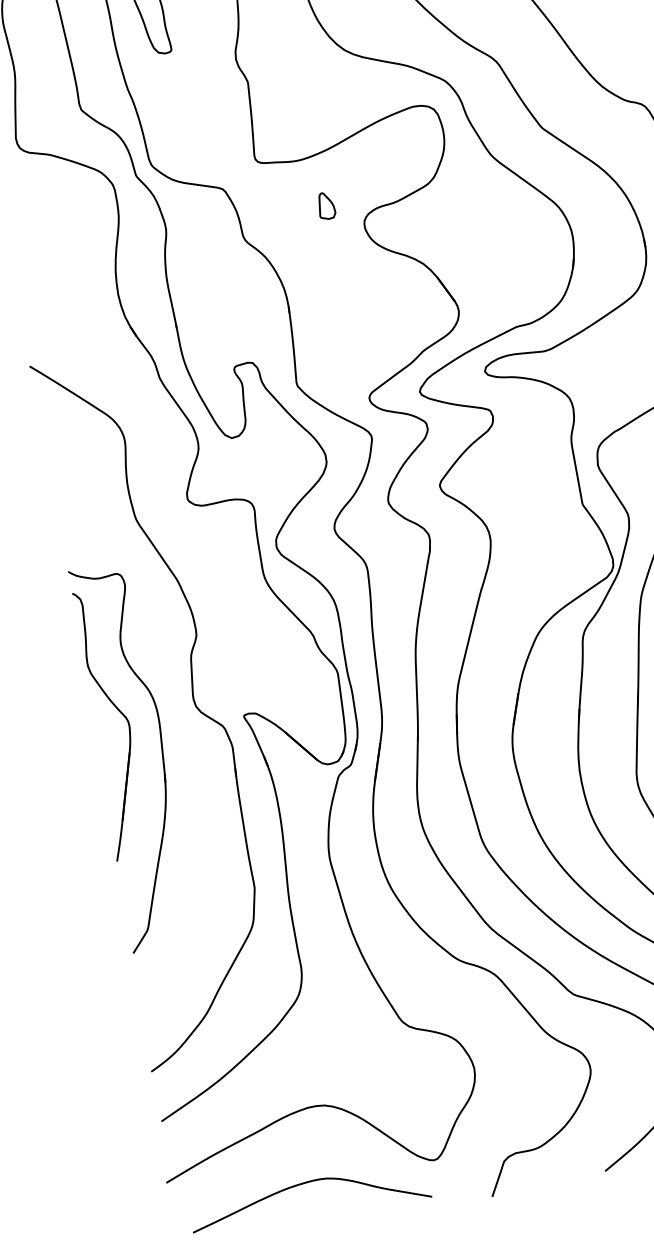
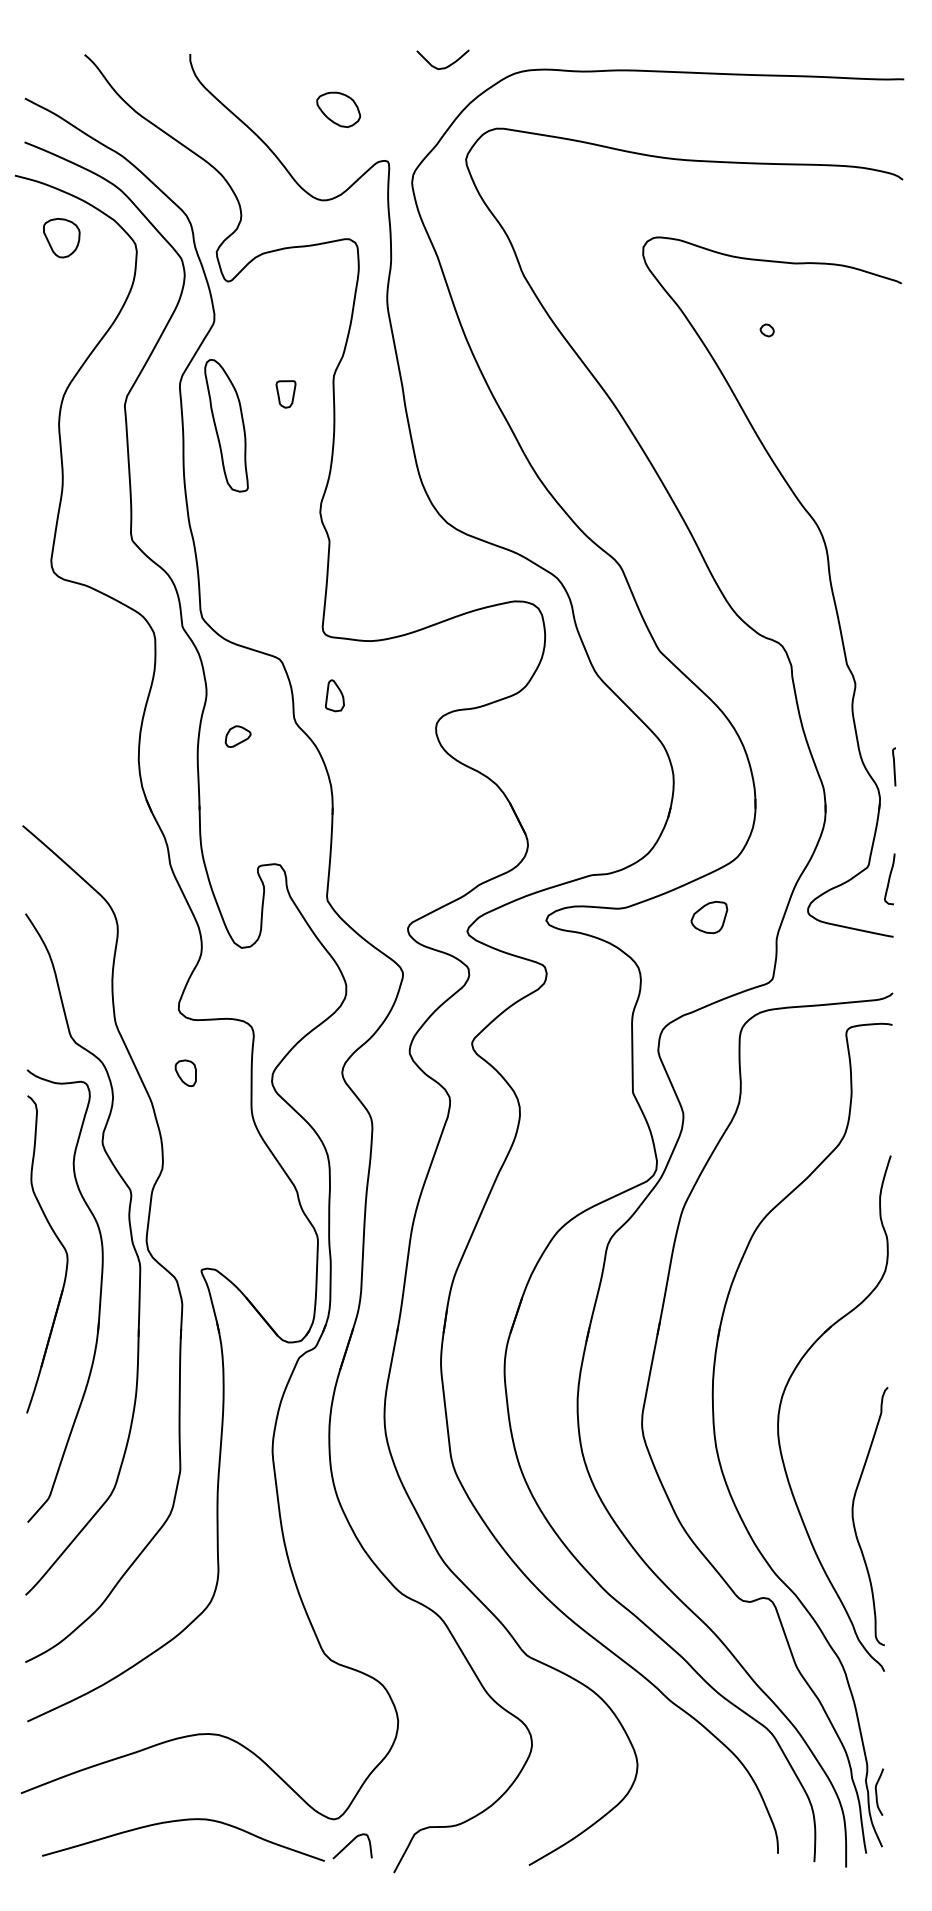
part: (326, 205) -> (334, 695), moved
part: (198, 260) -> (237, 736), added
part: (622, 345) -> (709, 917), added
part: (202, 551) -> (185, 1072), added
part: (181, 703) -> (131, 1243), added
curve: (451, 1178) -> (350, 1843), added

